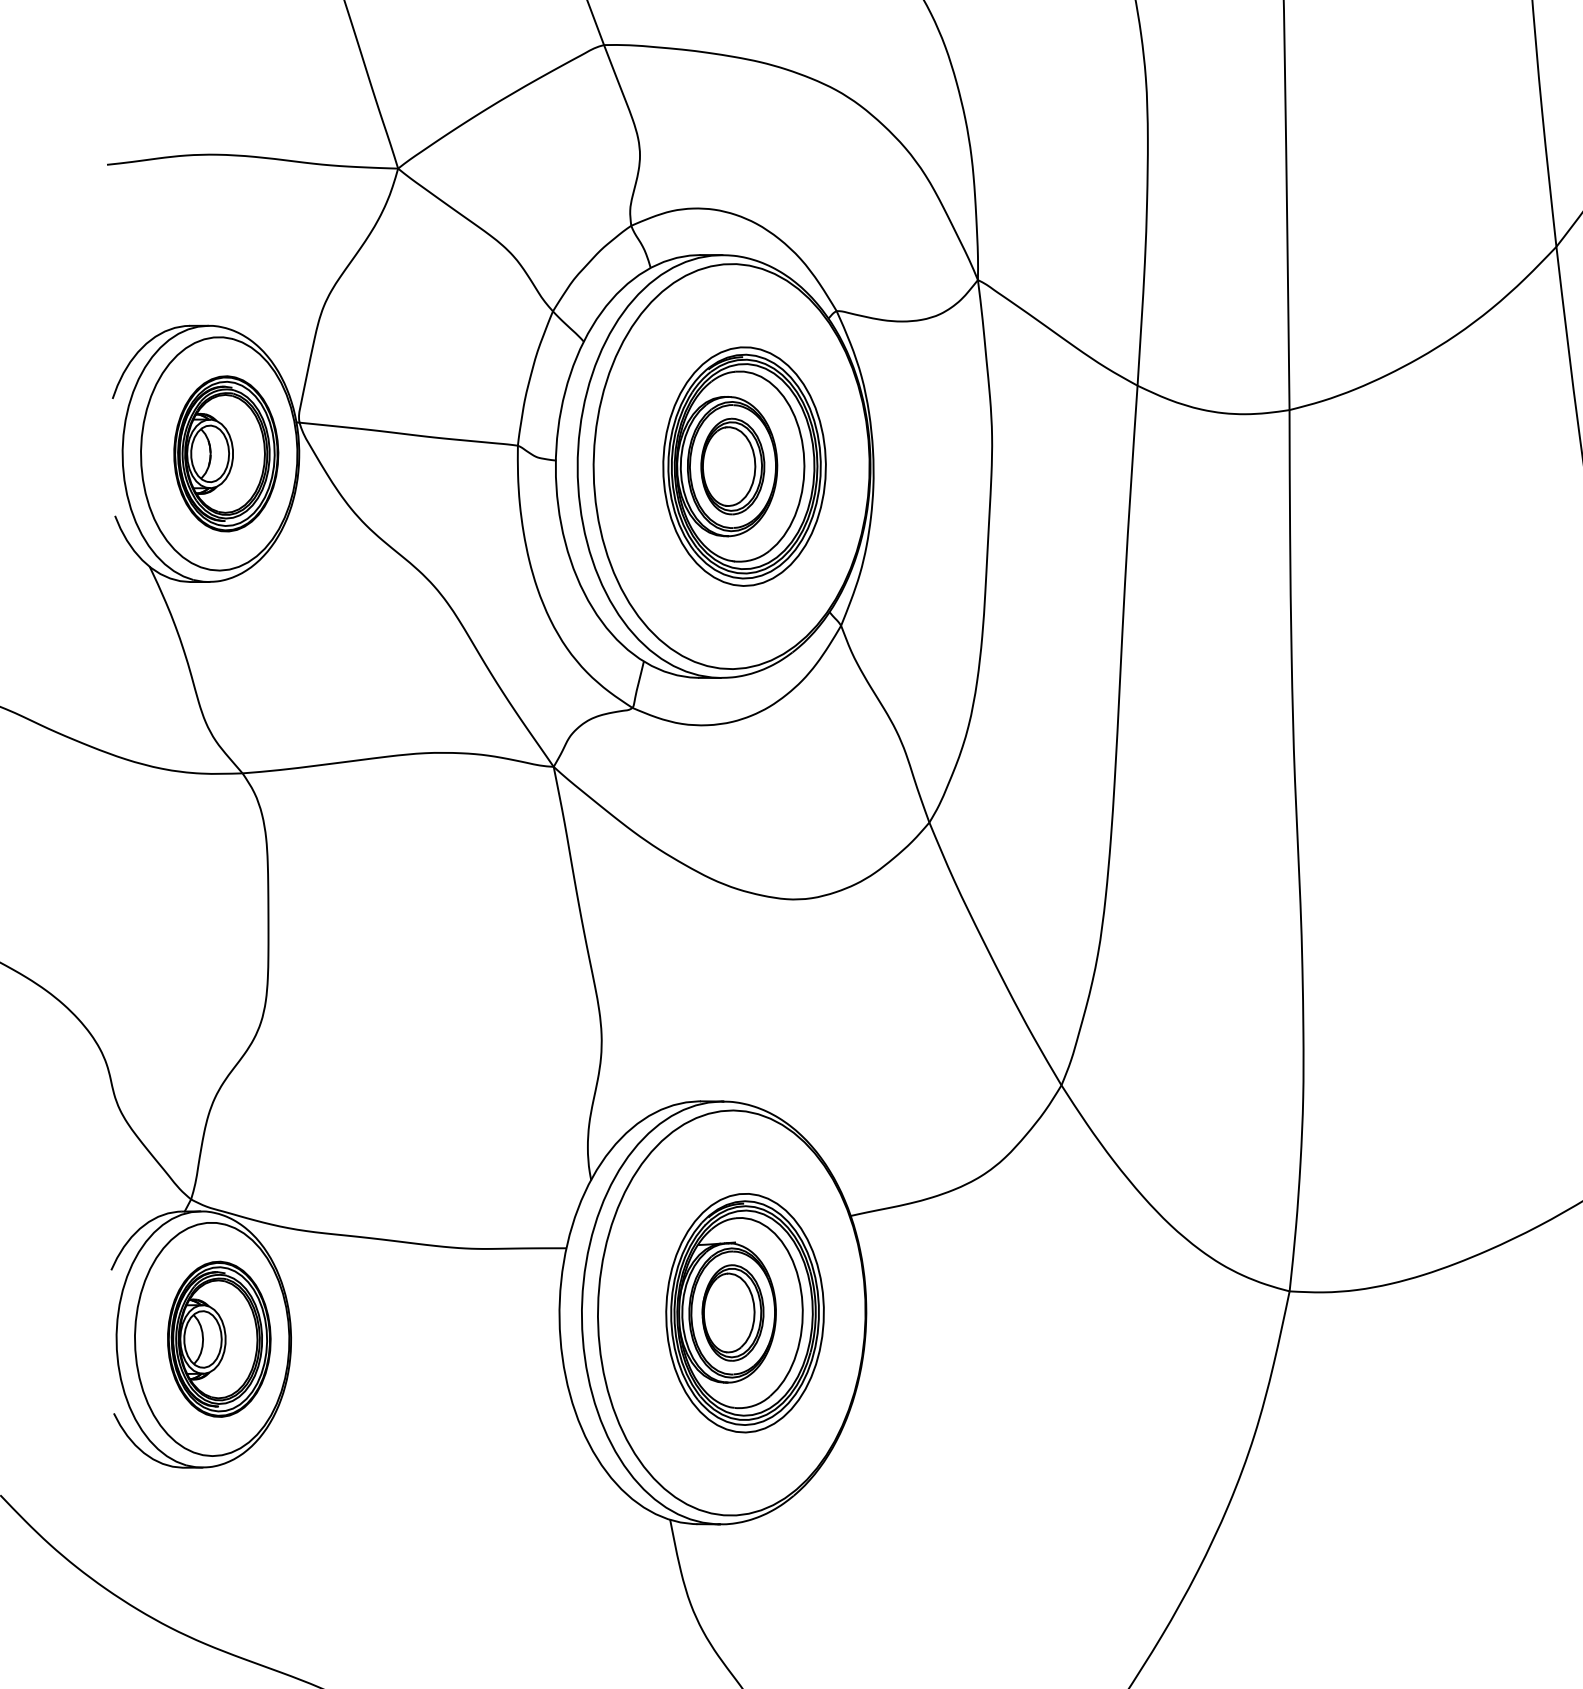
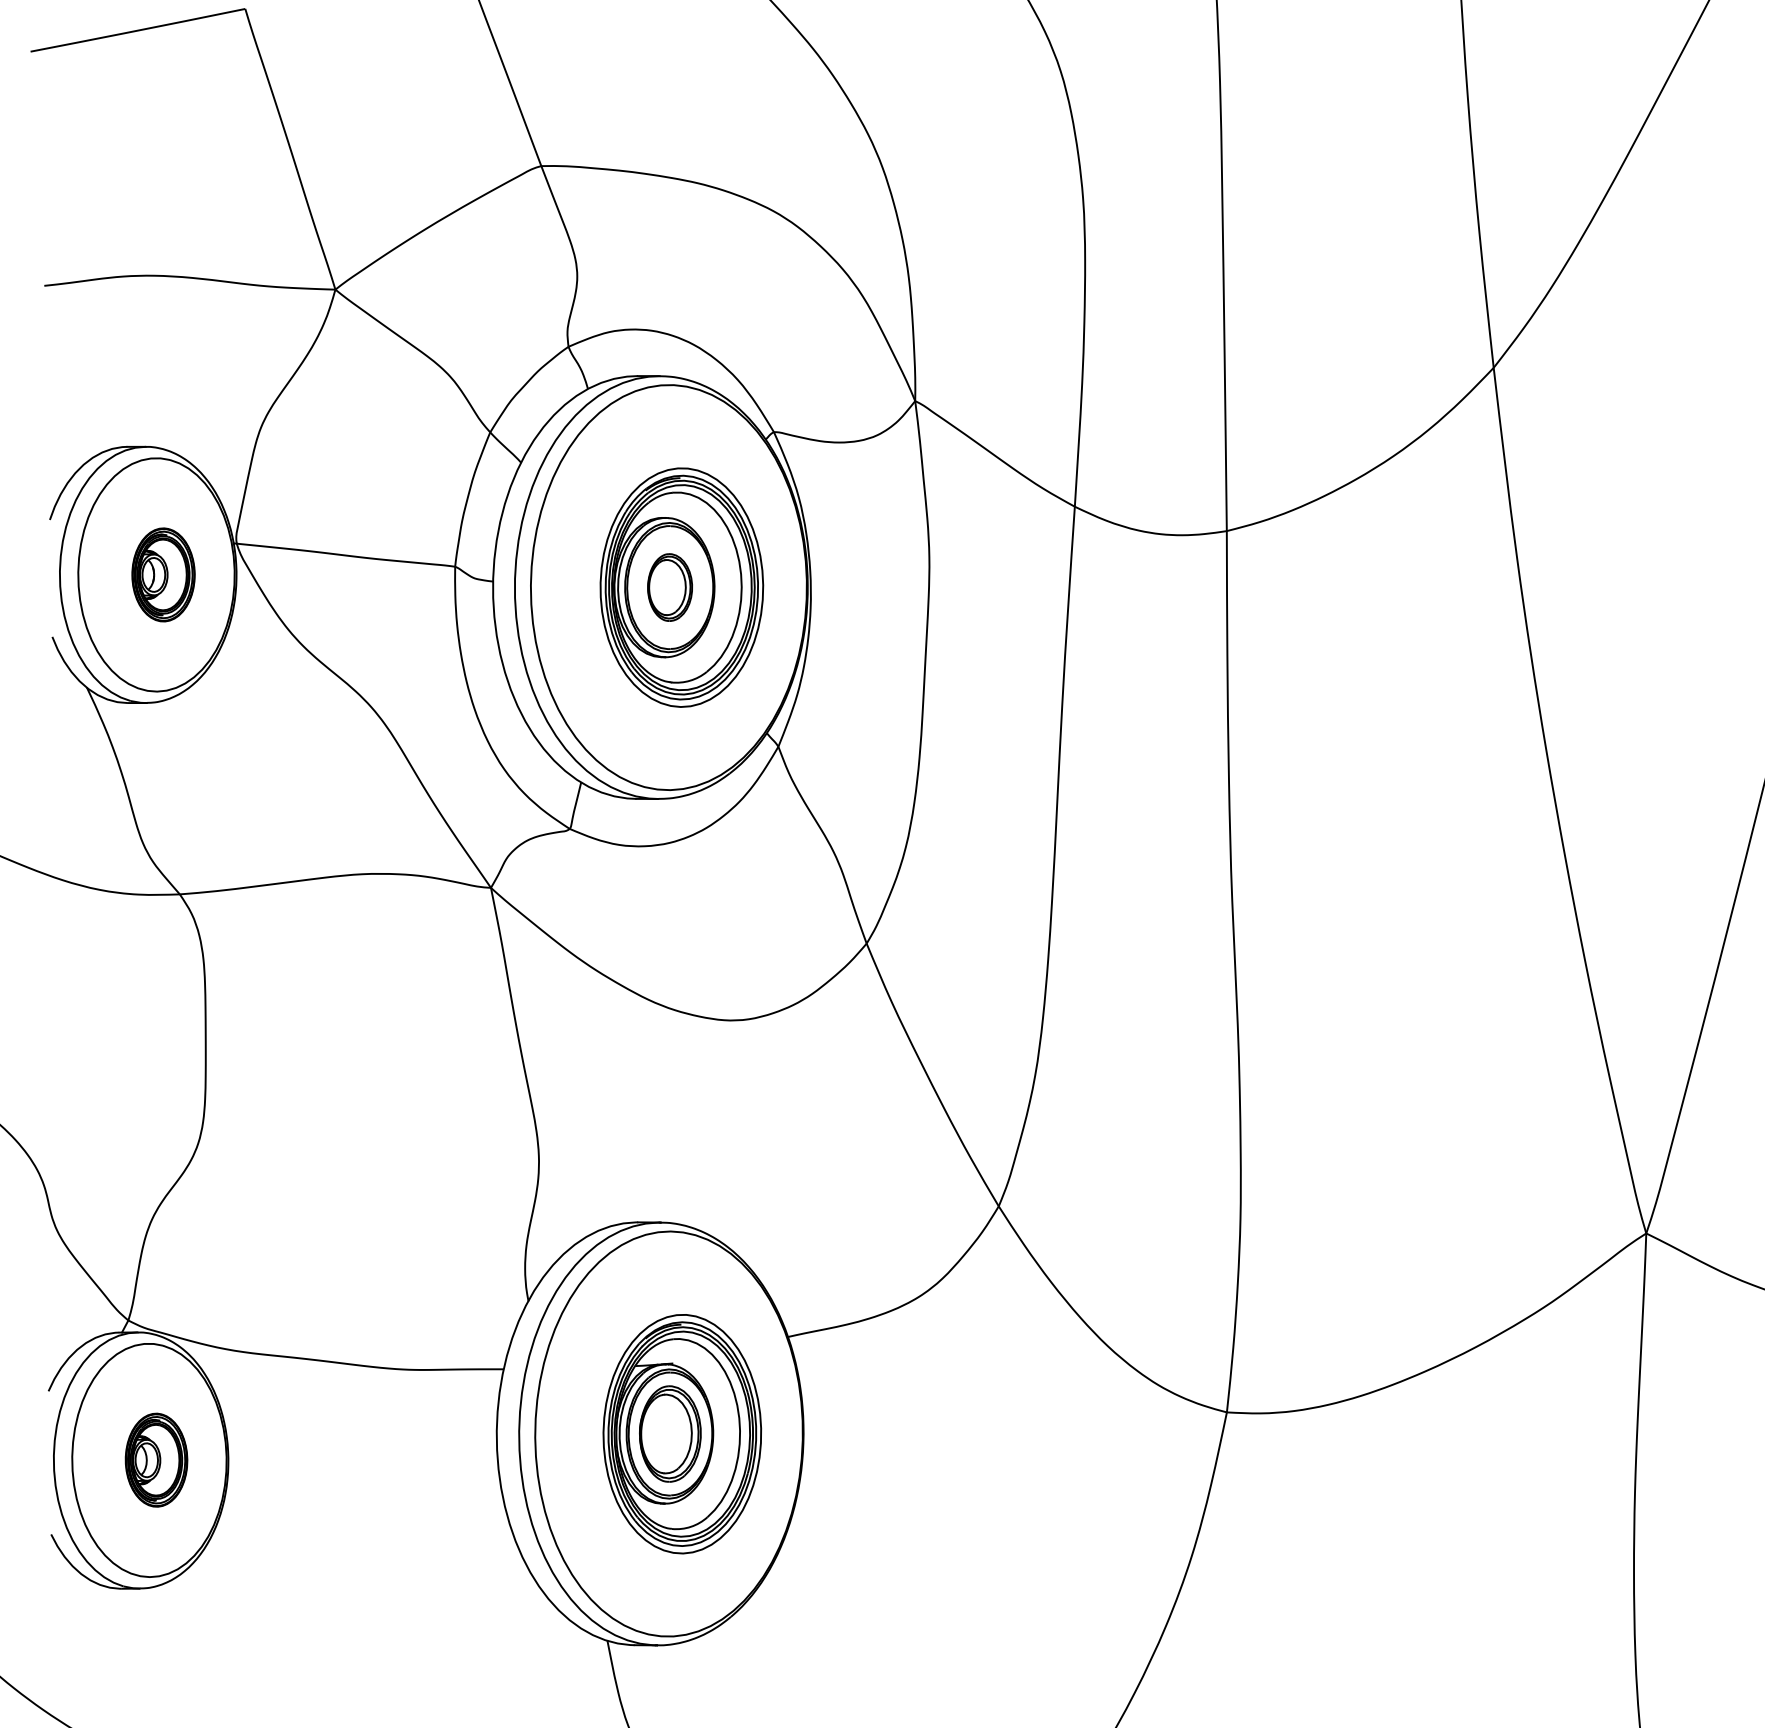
part: (226, 453) -> (163, 574), size x0.6
part: (732, 466) -> (669, 587), size x0.7
part: (219, 1338) -> (156, 1459), size x0.6

